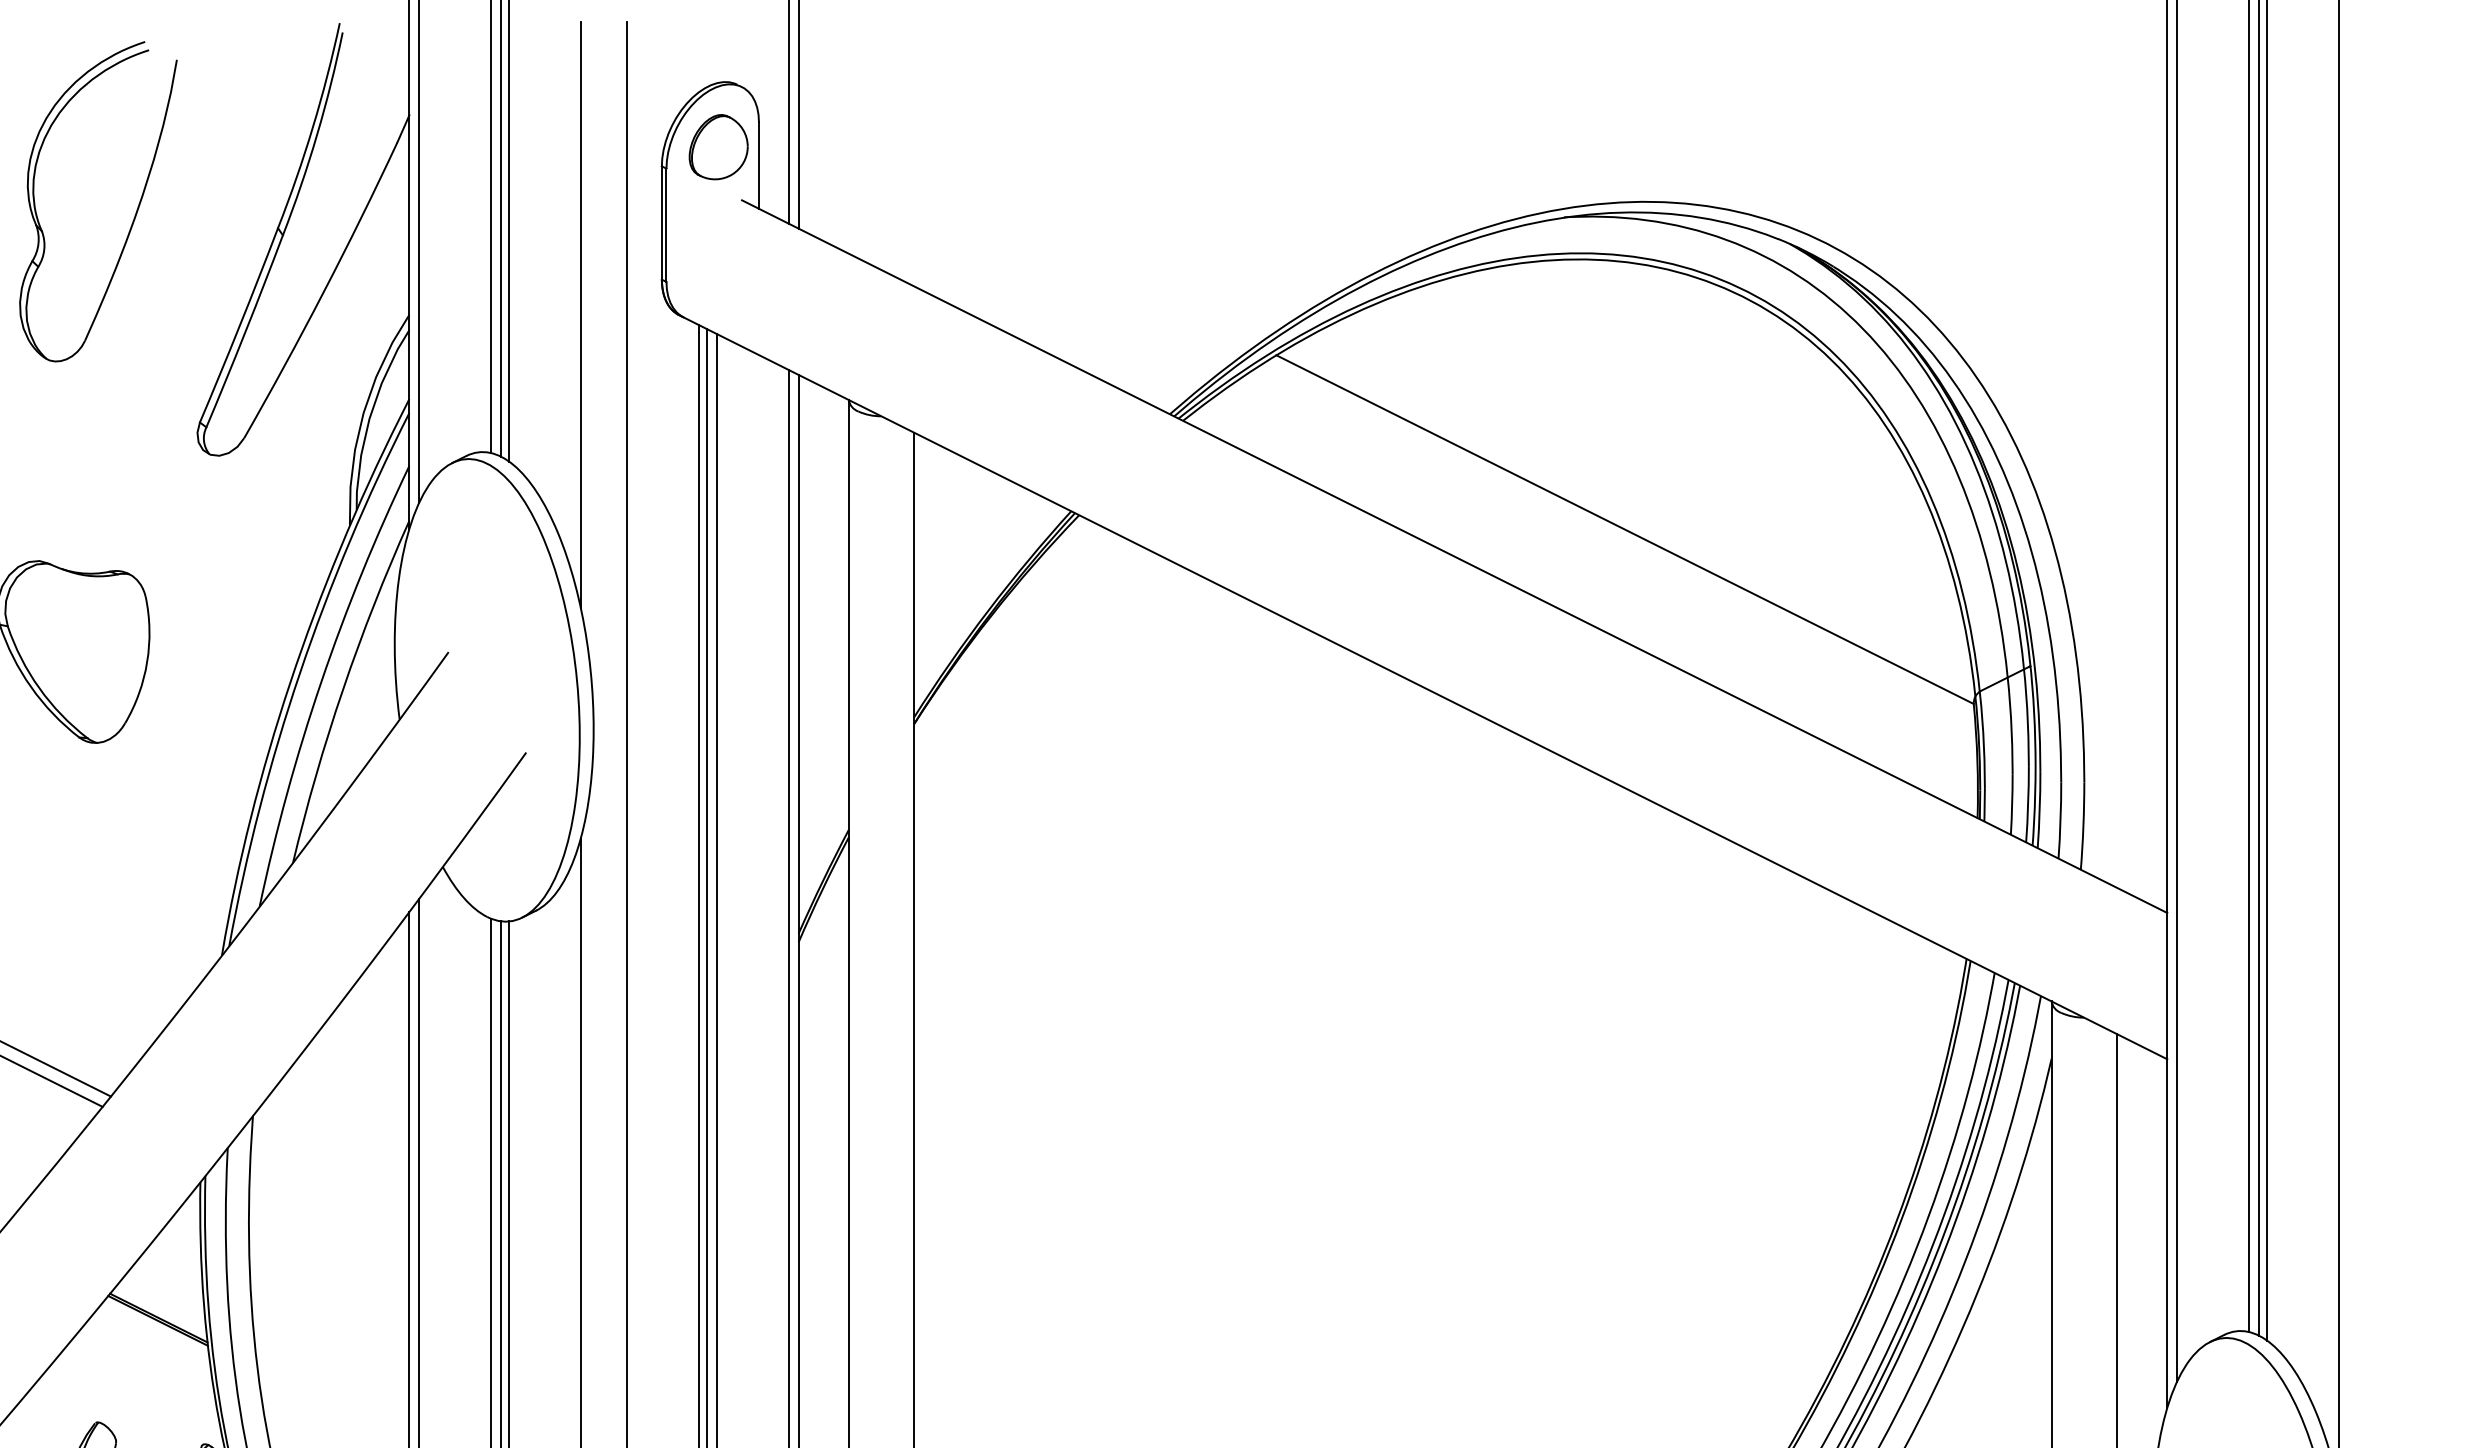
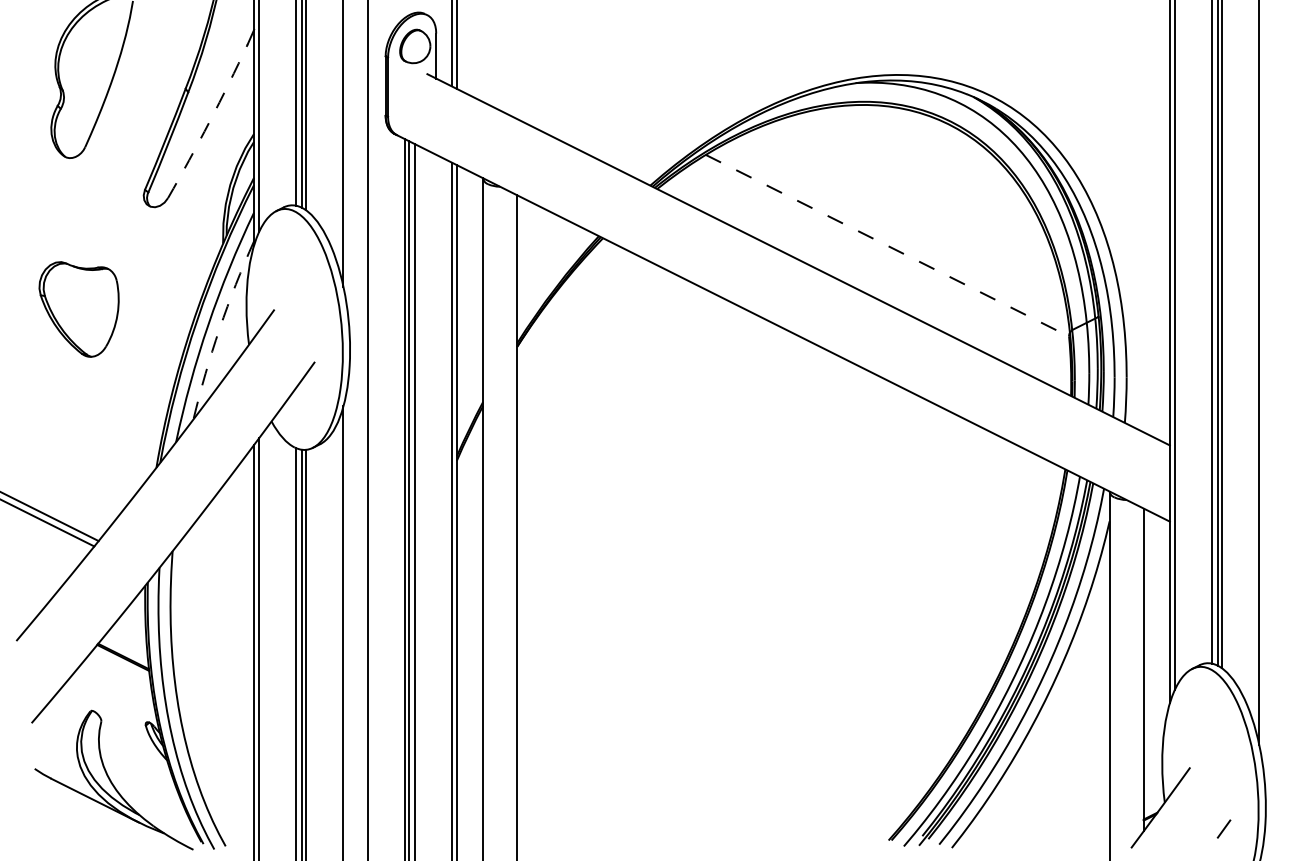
arc: (323, 291) -> (209, 121), solid -> dashed
line: (1625, 529) -> (887, 245), solid -> dashed
arc: (342, 688) -> (219, 328), solid -> dashed

